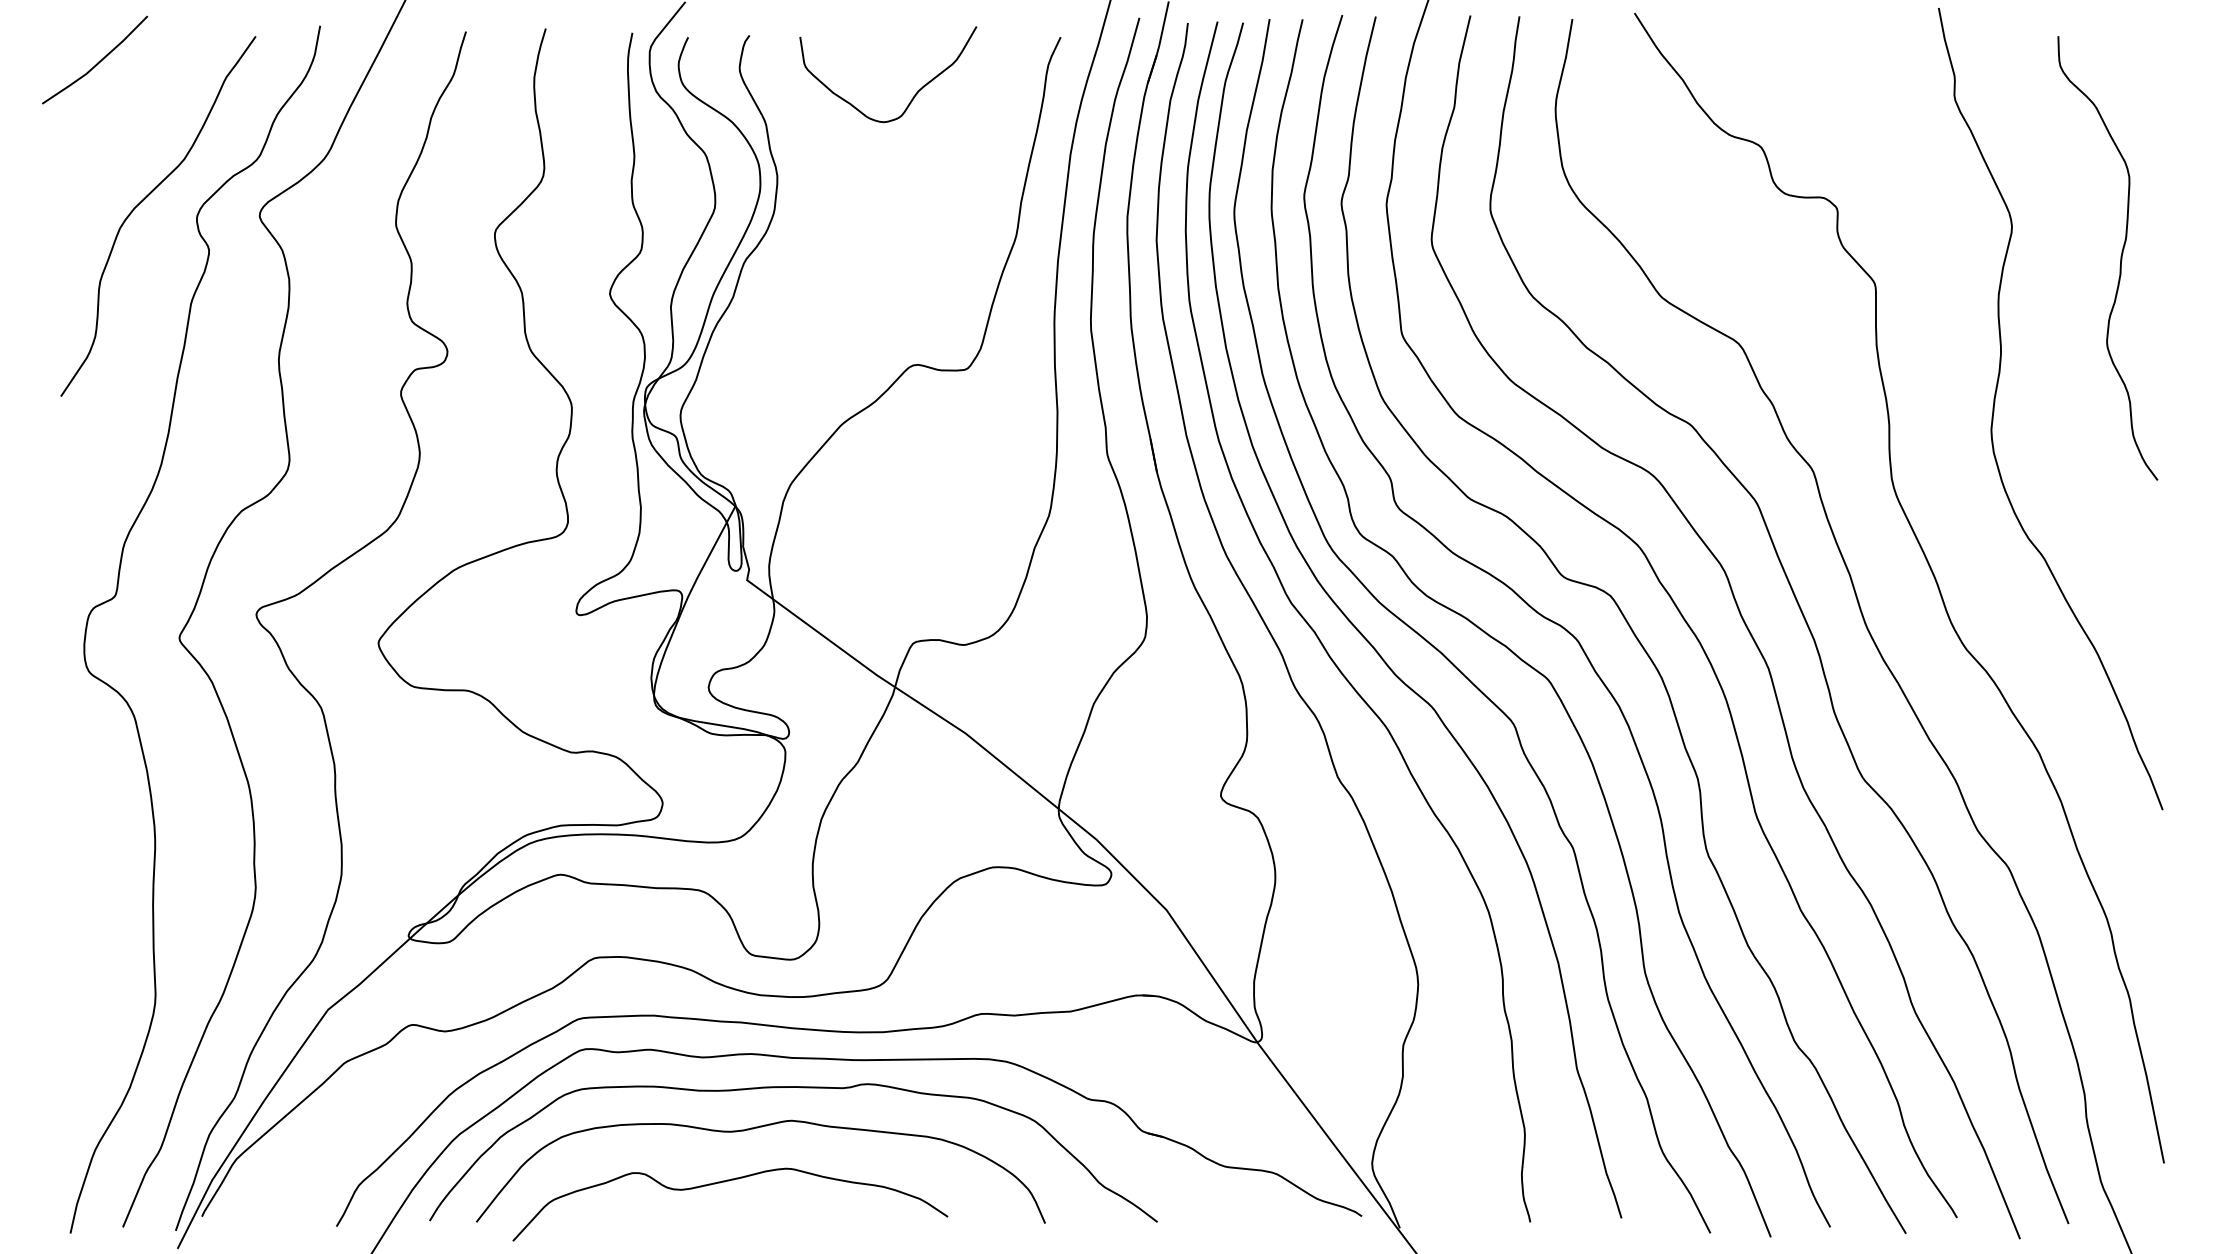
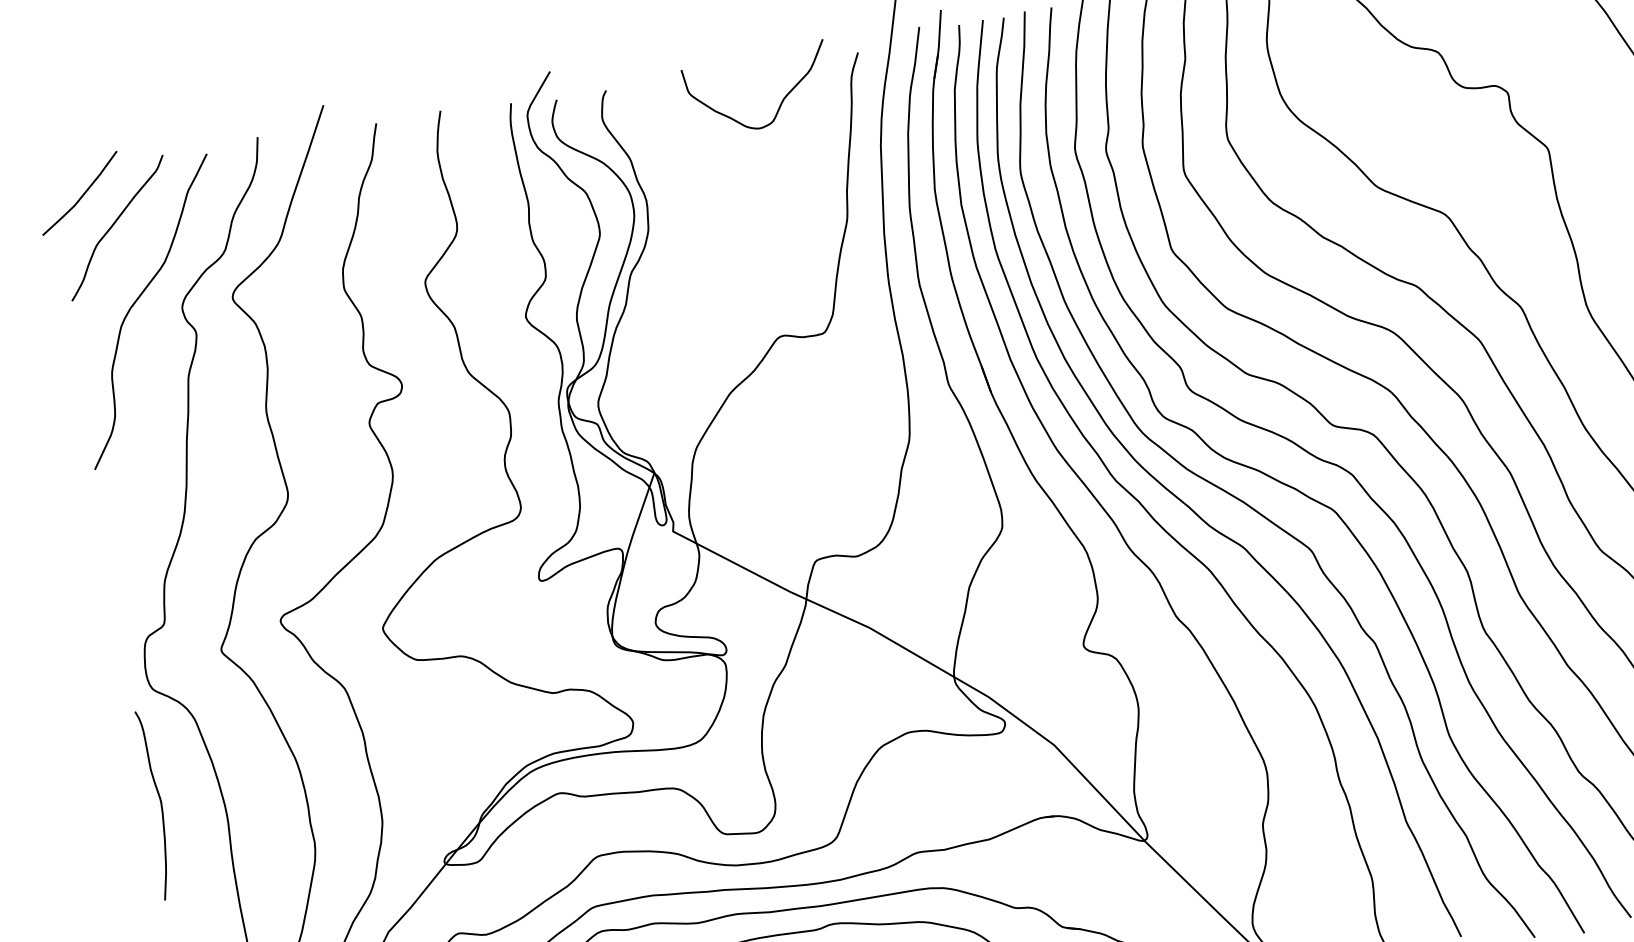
curve: (914, 94) -> (781, 102), moved
curve: (130, 104) -> (114, 224), added
curve: (77, 812) -> (160, 804), added

